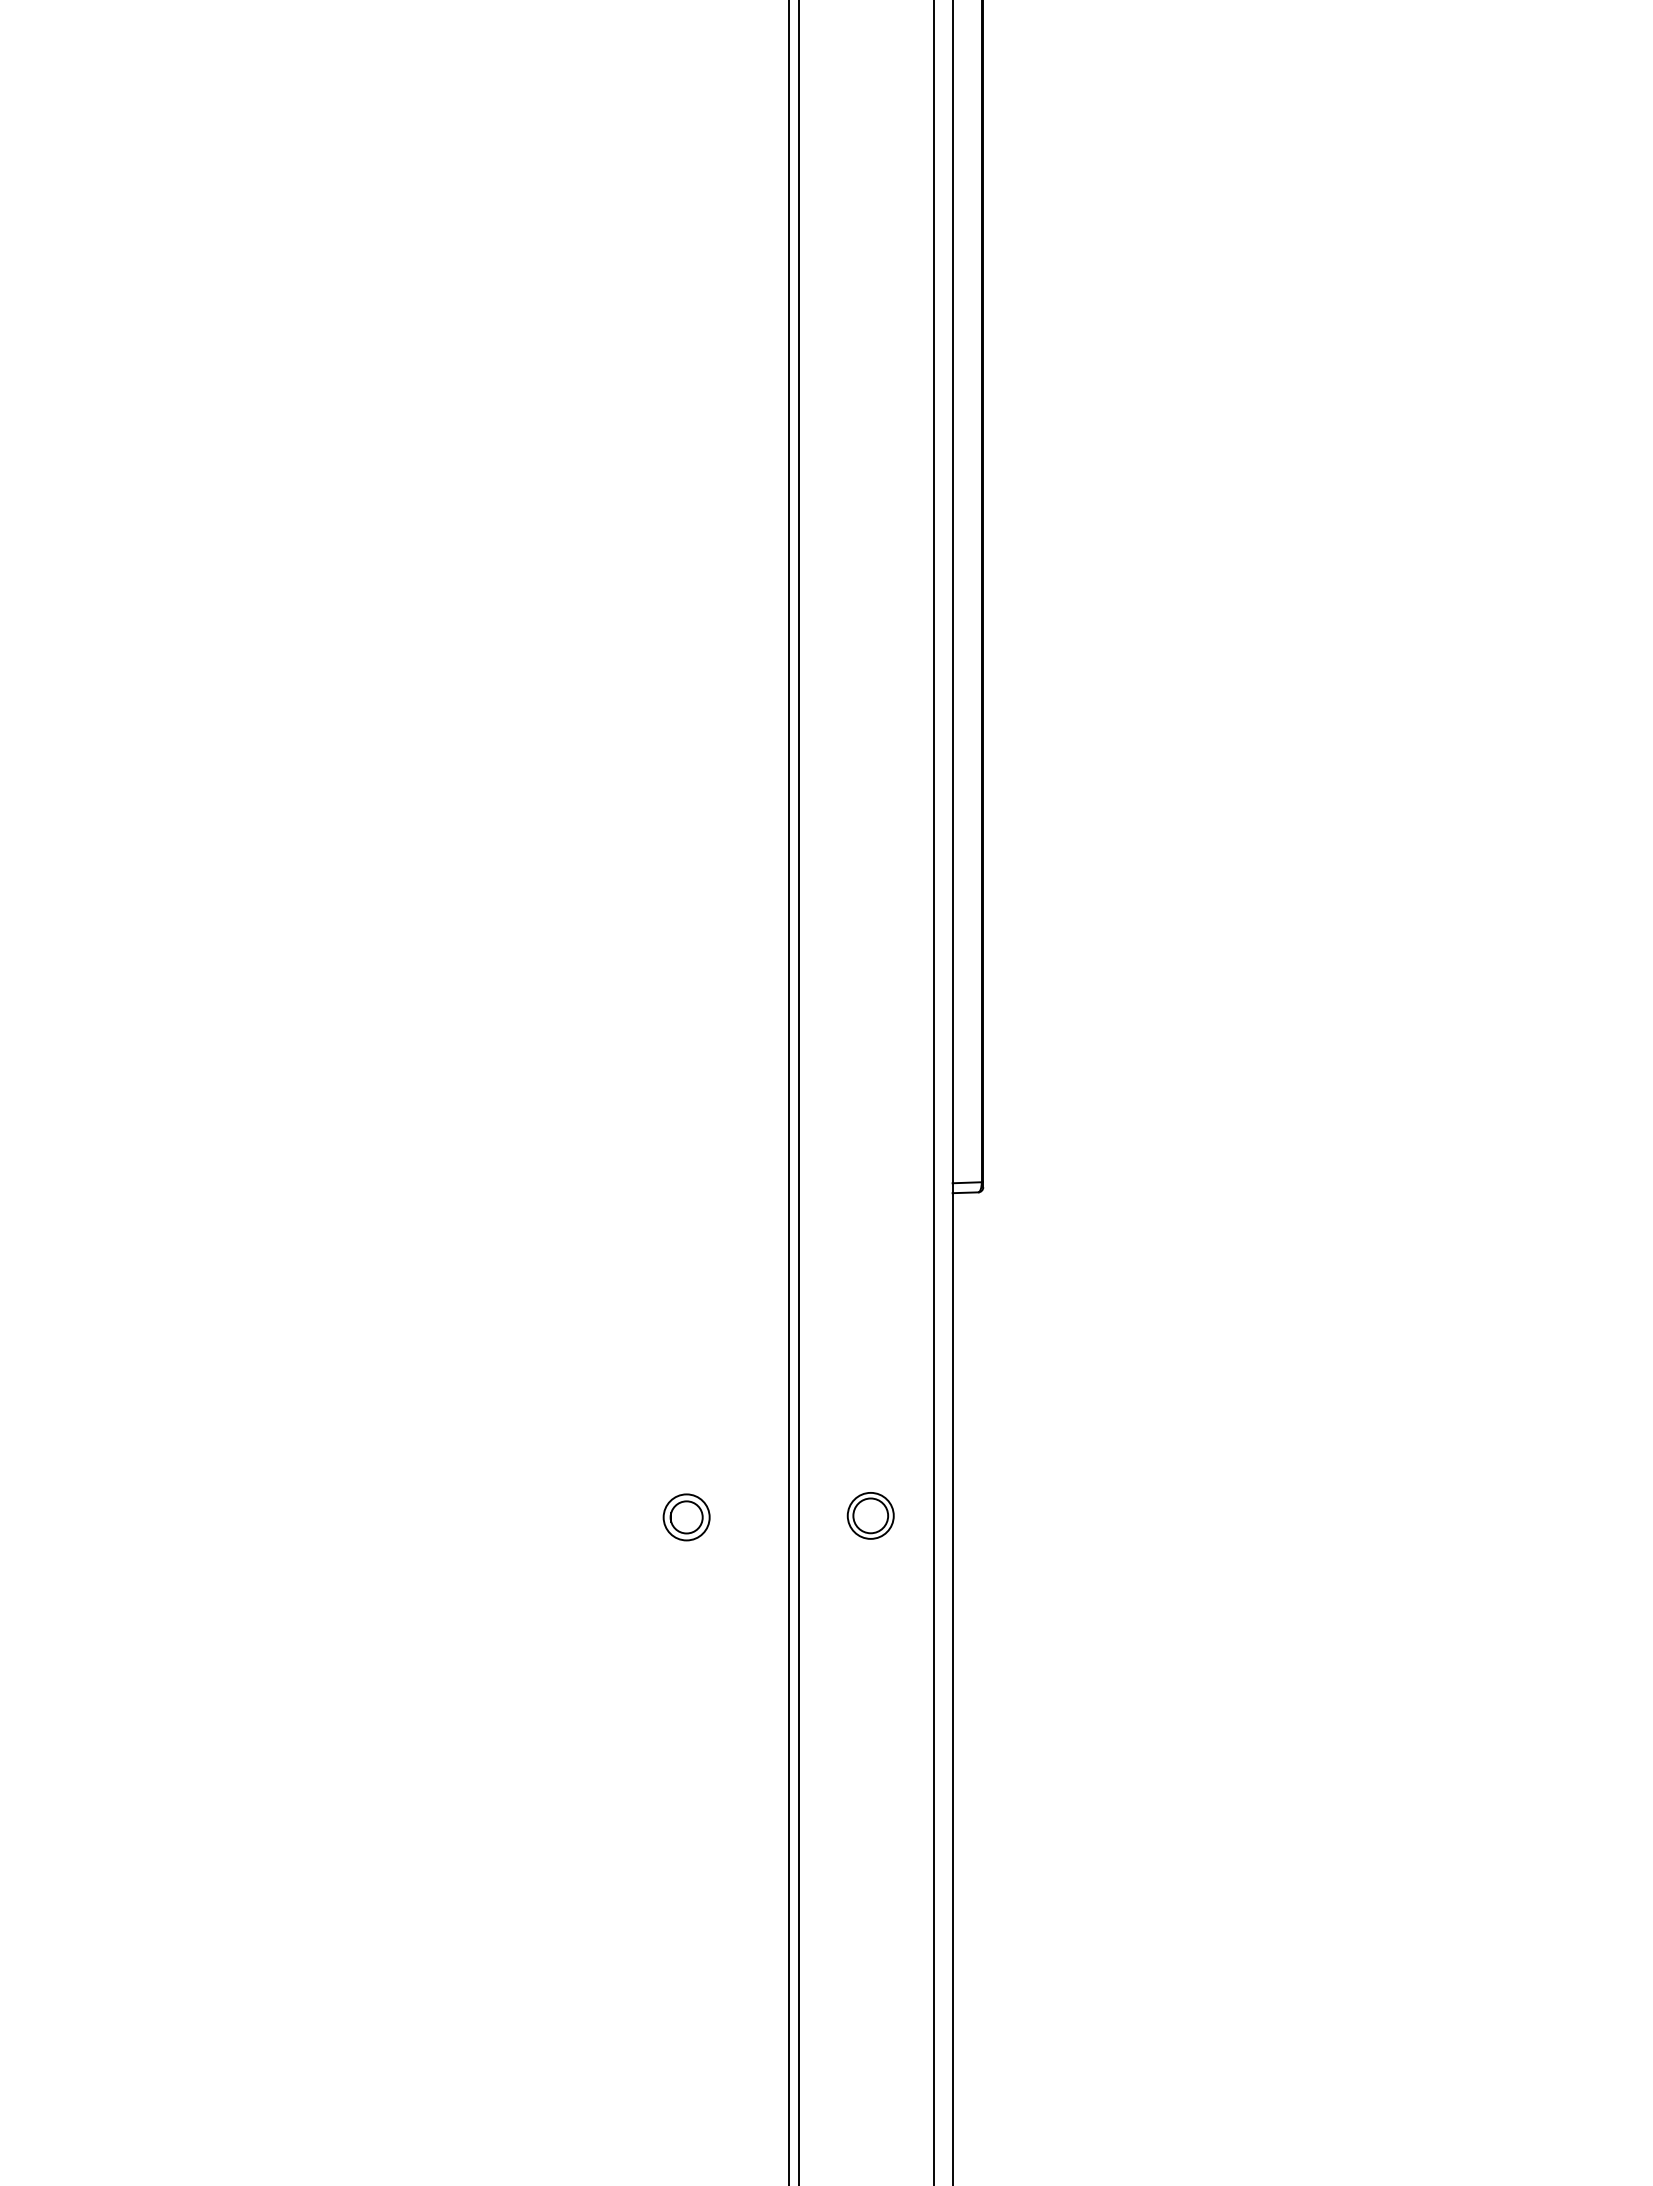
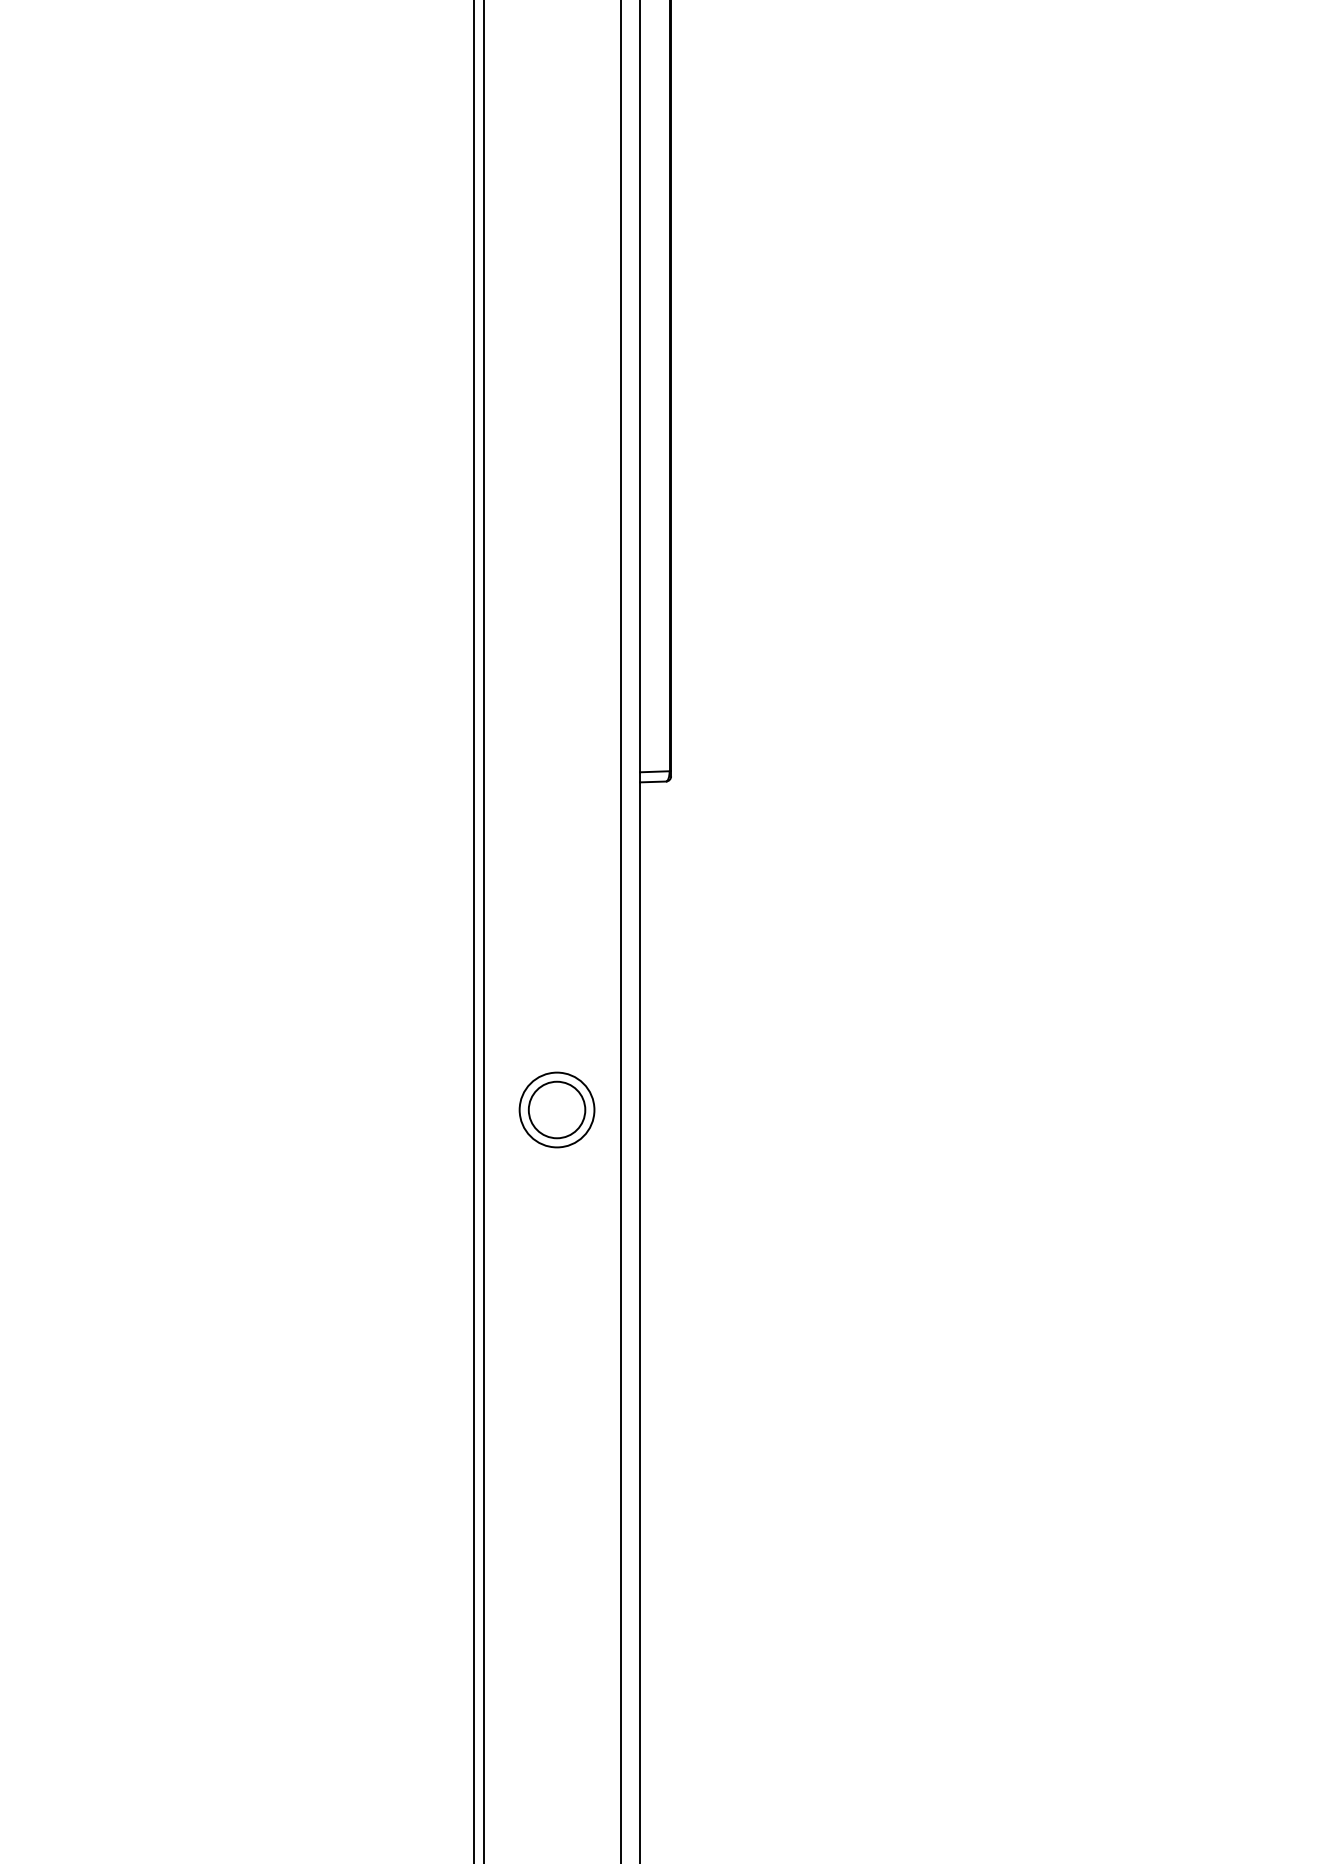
part: (870, 1515) -> (556, 1109), size x1.6
part: (686, 1517) -> (369, 1111), removed

